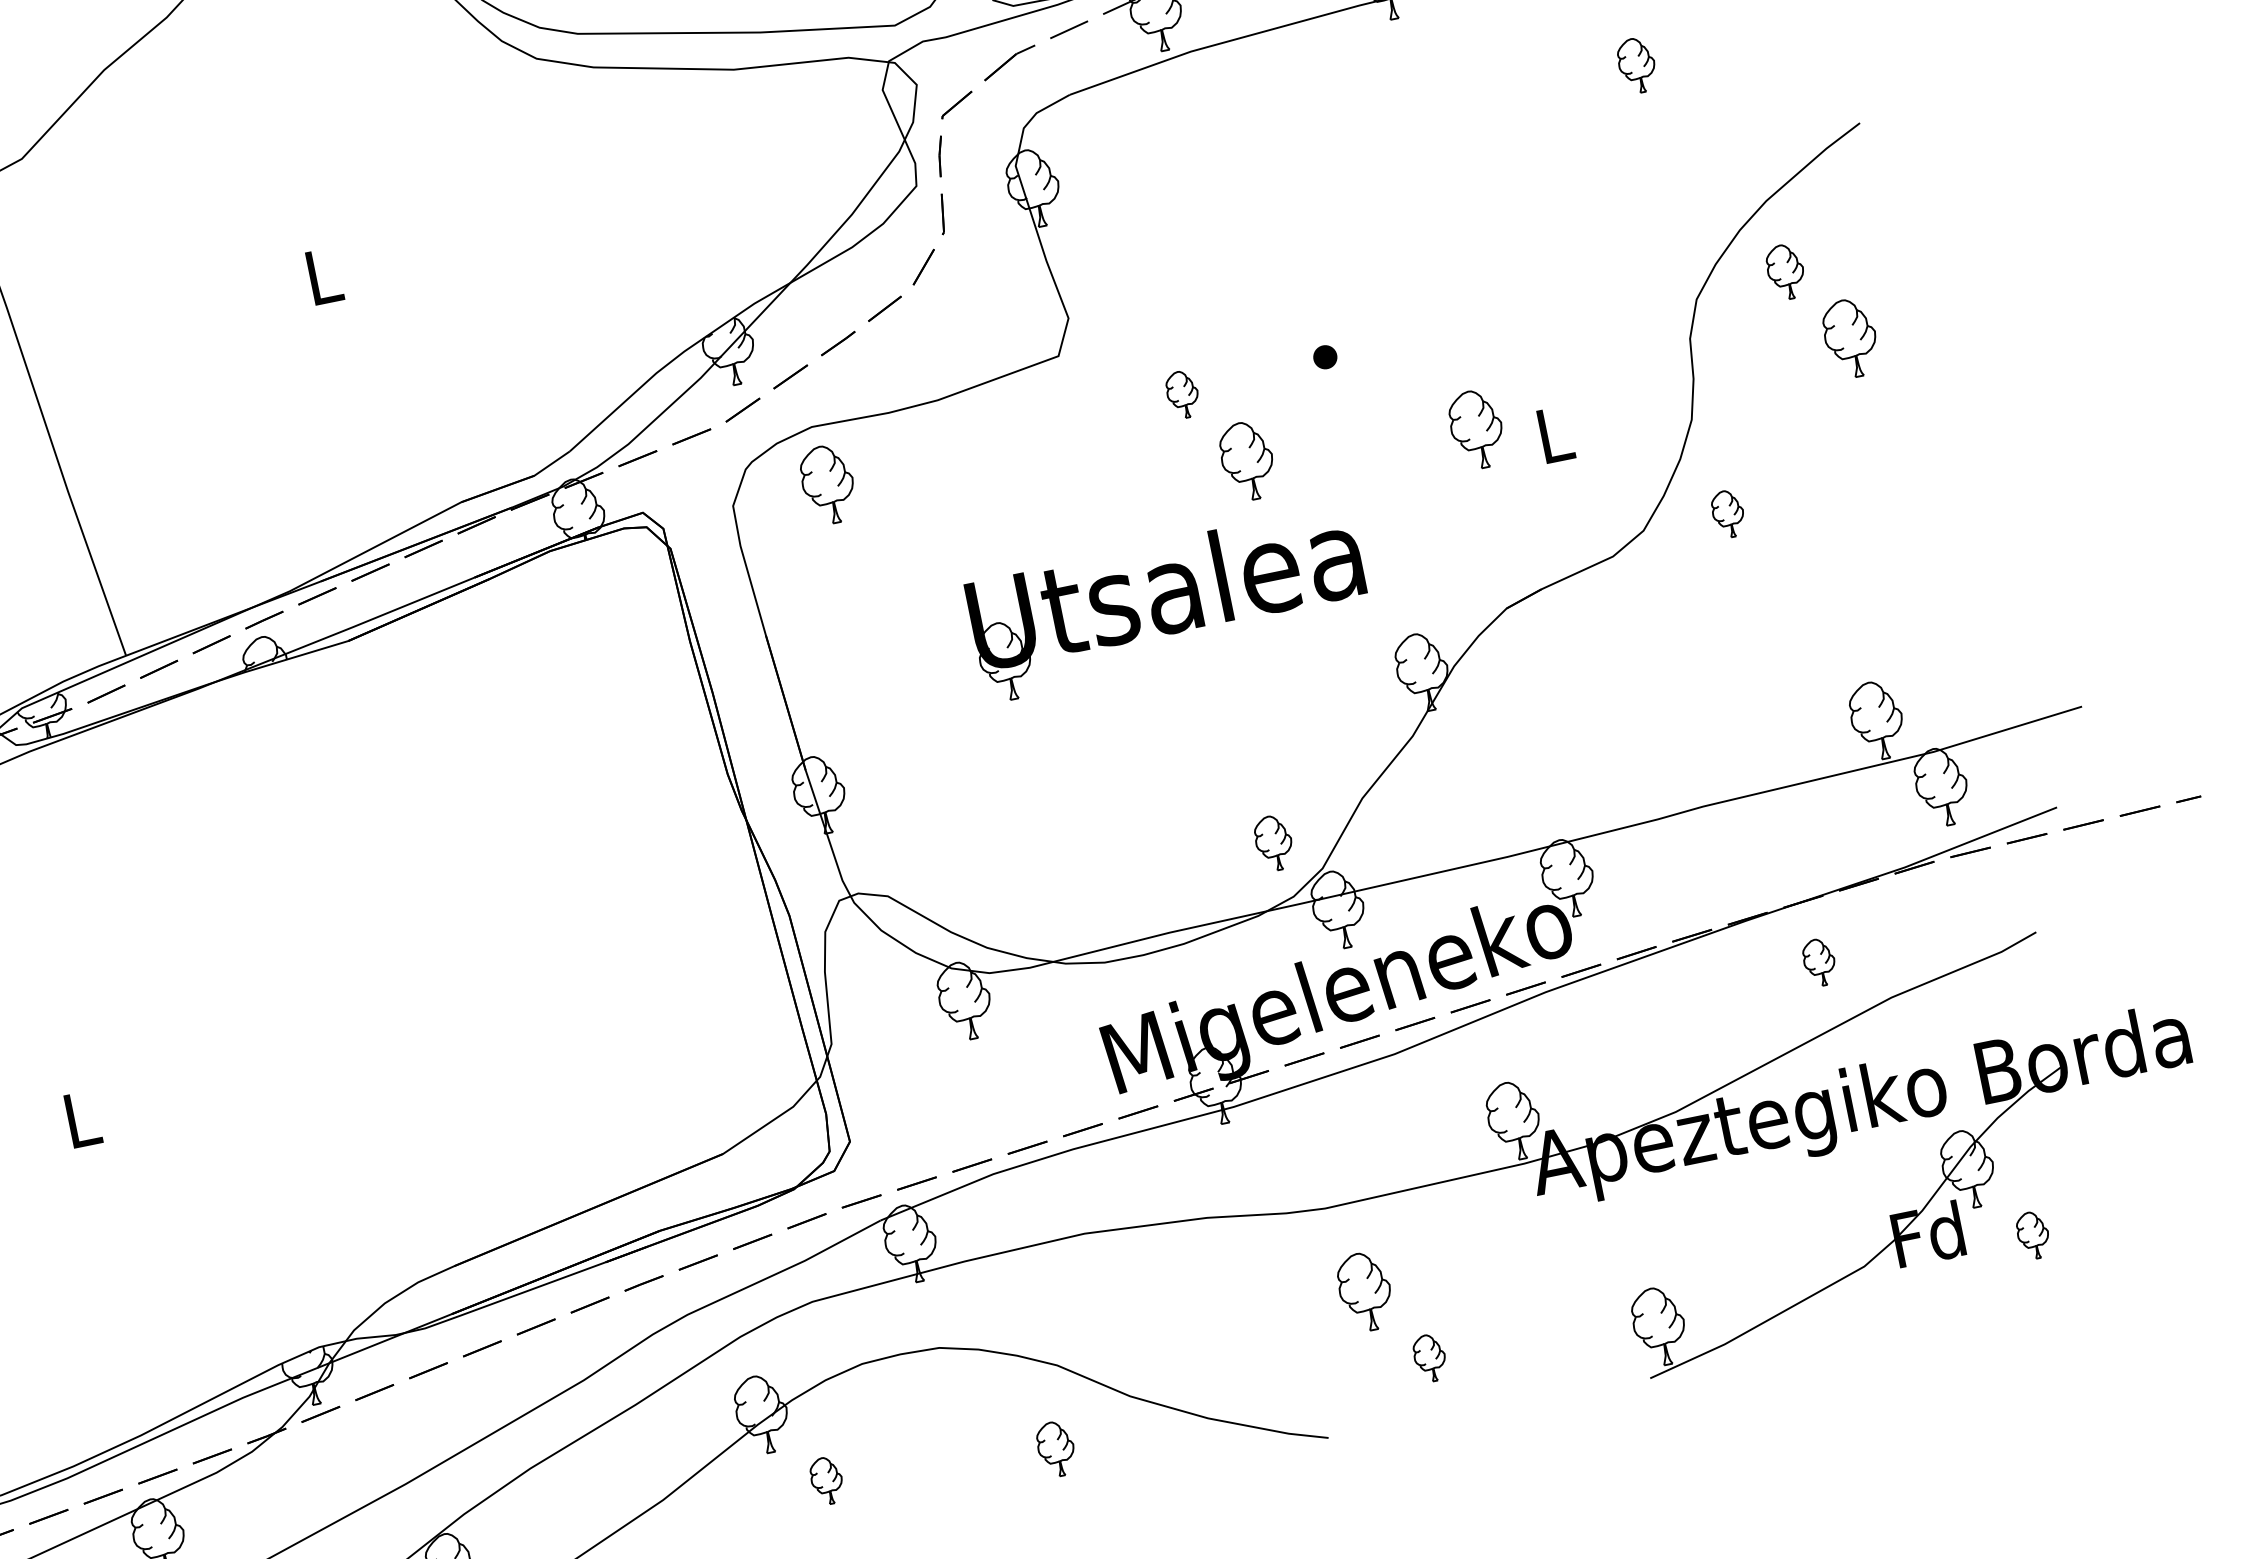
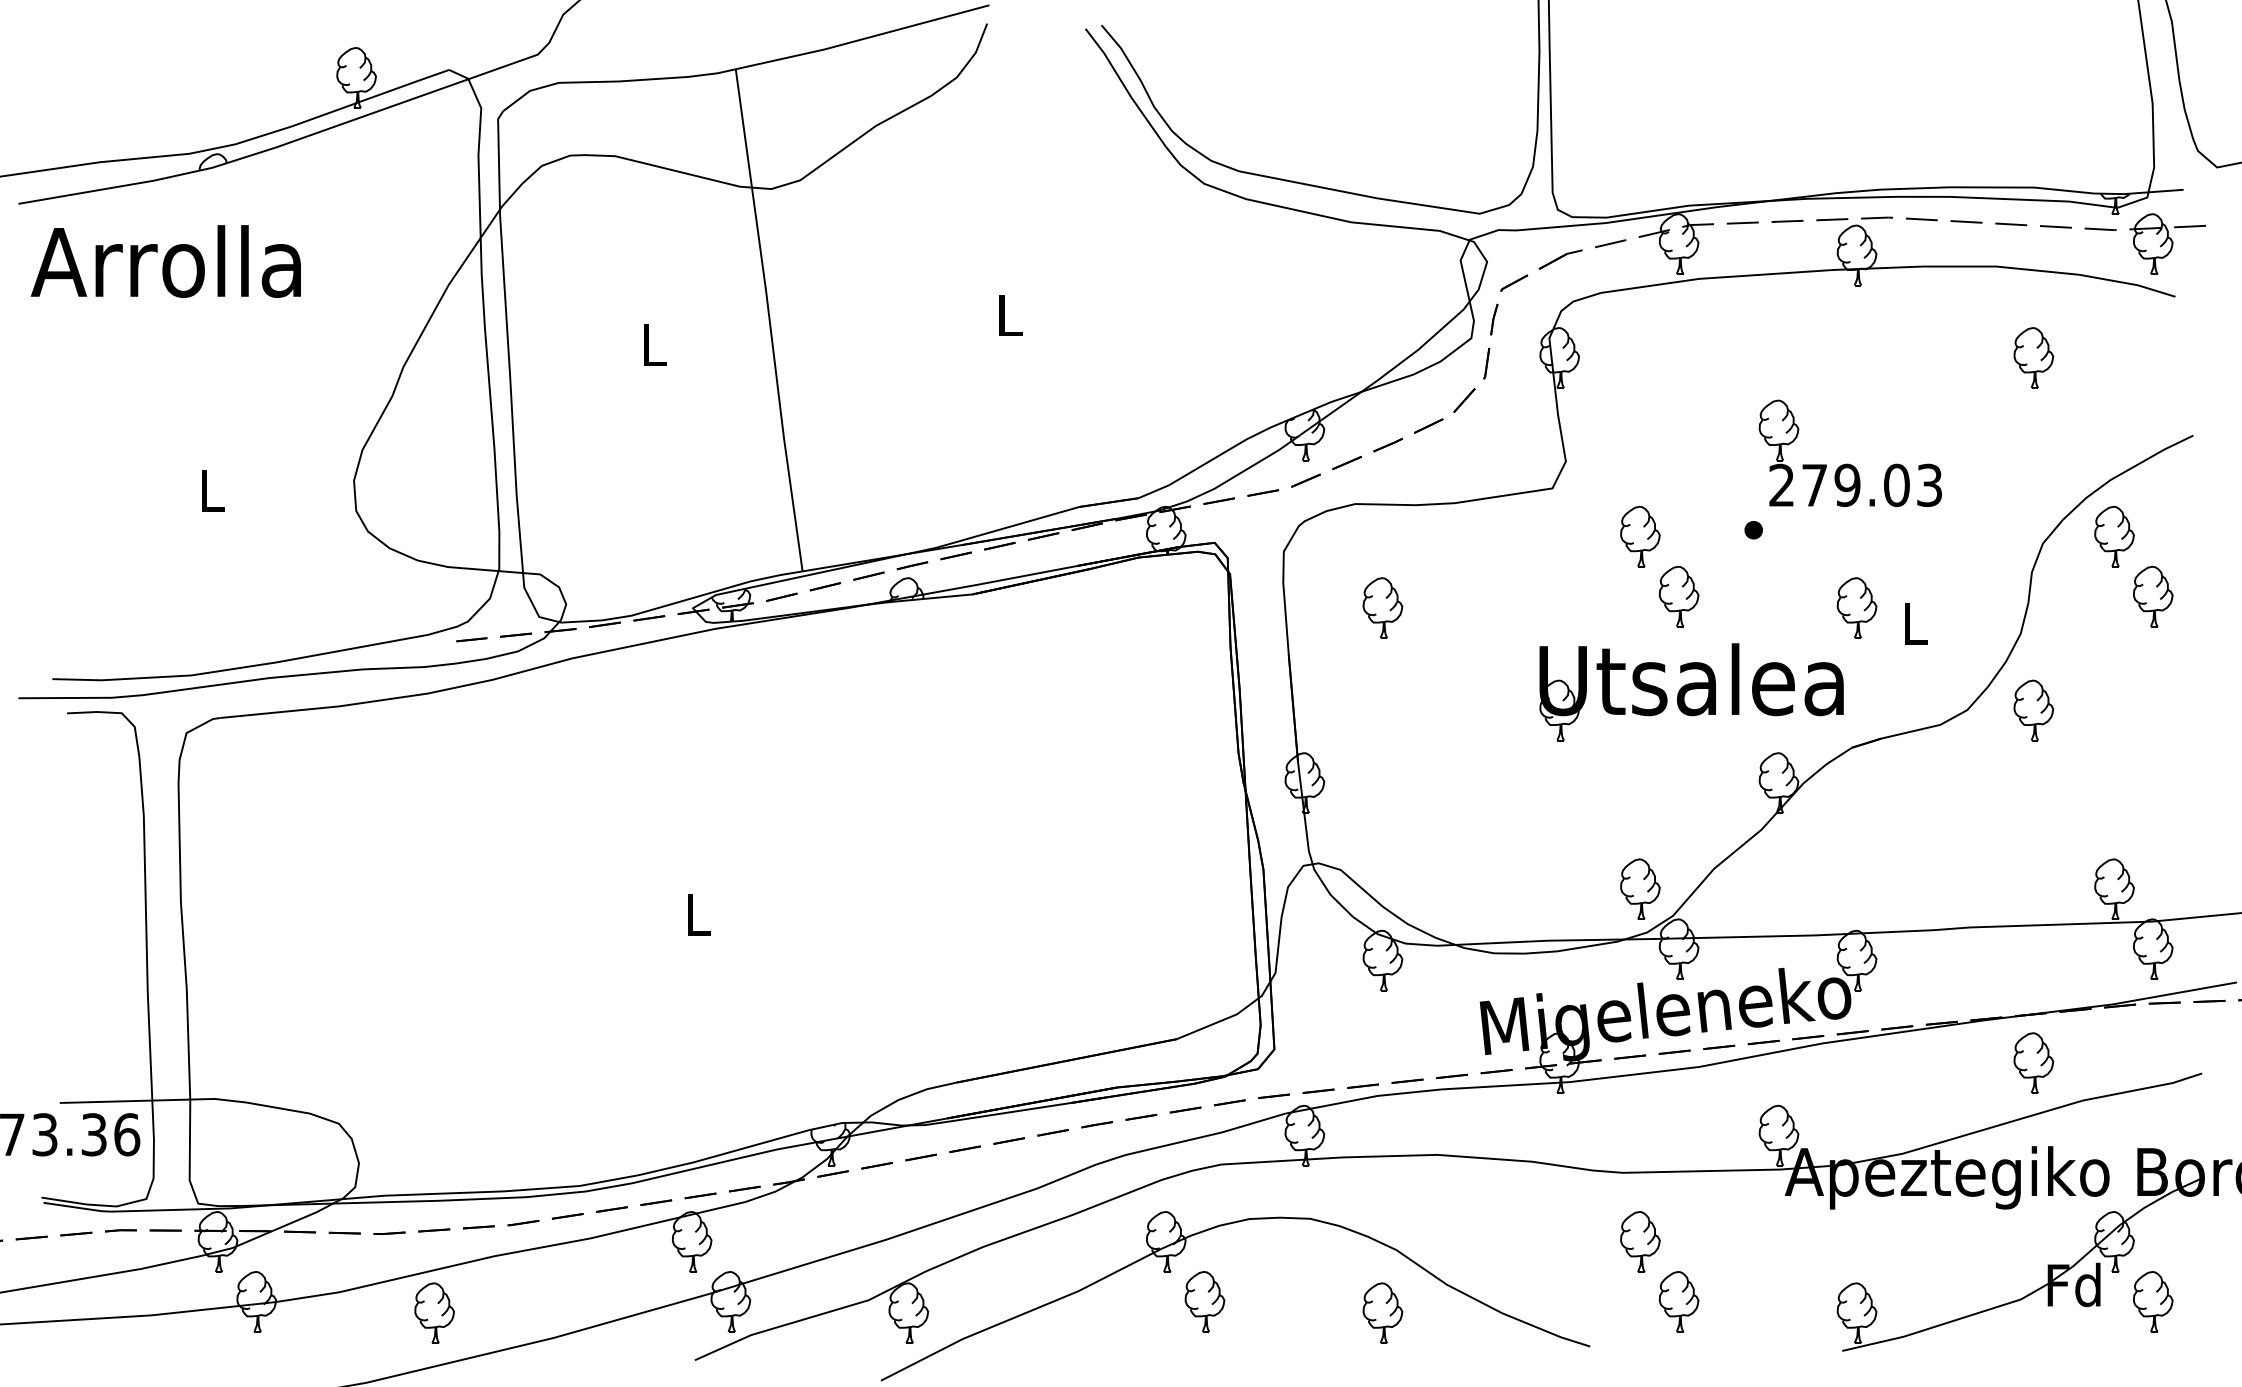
part: (1636, 65) -> (2033, 357), size x1.43
part: (1428, 247) -> (1848, 463), added
part: (1785, 271) -> (2114, 536), size x1.43
part: (1182, 394) -> (1640, 536), size x1.67
part: (827, 484) -> (1382, 607), moved
part: (1727, 514) -> (2033, 710), size x1.67
part: (1168, 604) -> (1691, 692), moved
part: (1273, 842) -> (1640, 888), size x1.43
part: (1818, 961) -> (2033, 1062), size x1.67
part: (2033, 1234) -> (2153, 1301), size x1.67
part: (1429, 1357) -> (1678, 1301), size x1.67
part: (1055, 1448) -> (1382, 1312), size x1.43
part: (826, 1480) -> (1204, 1301), size x1.67

